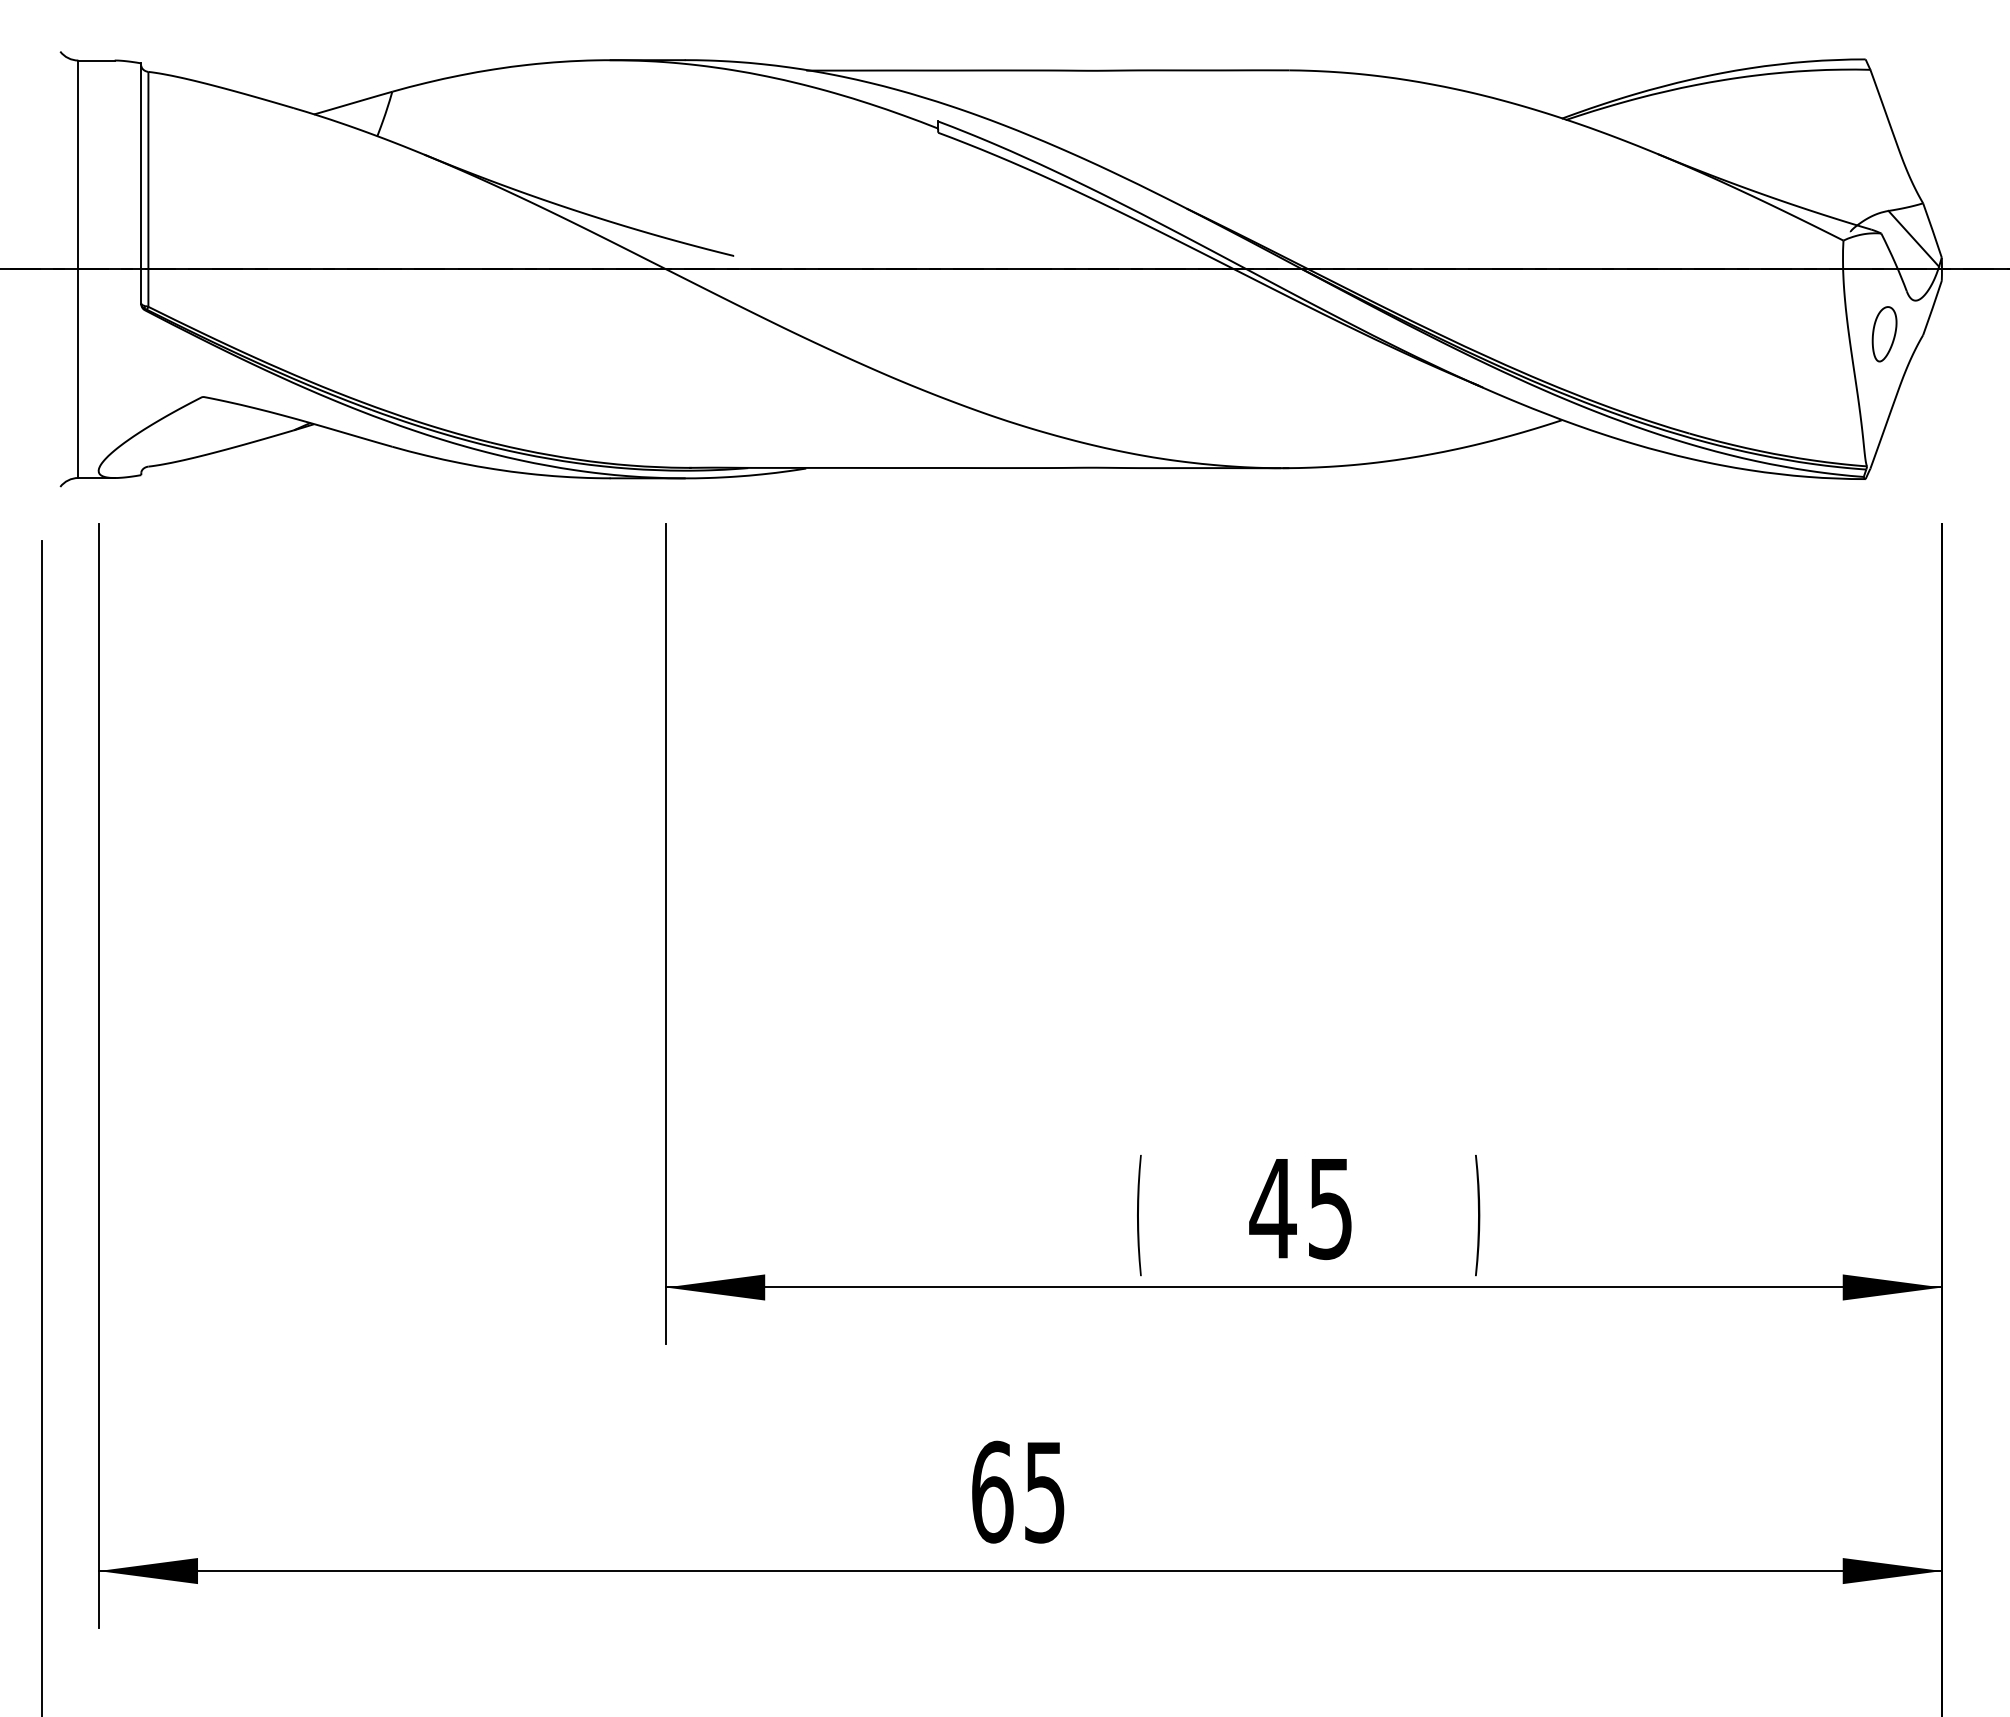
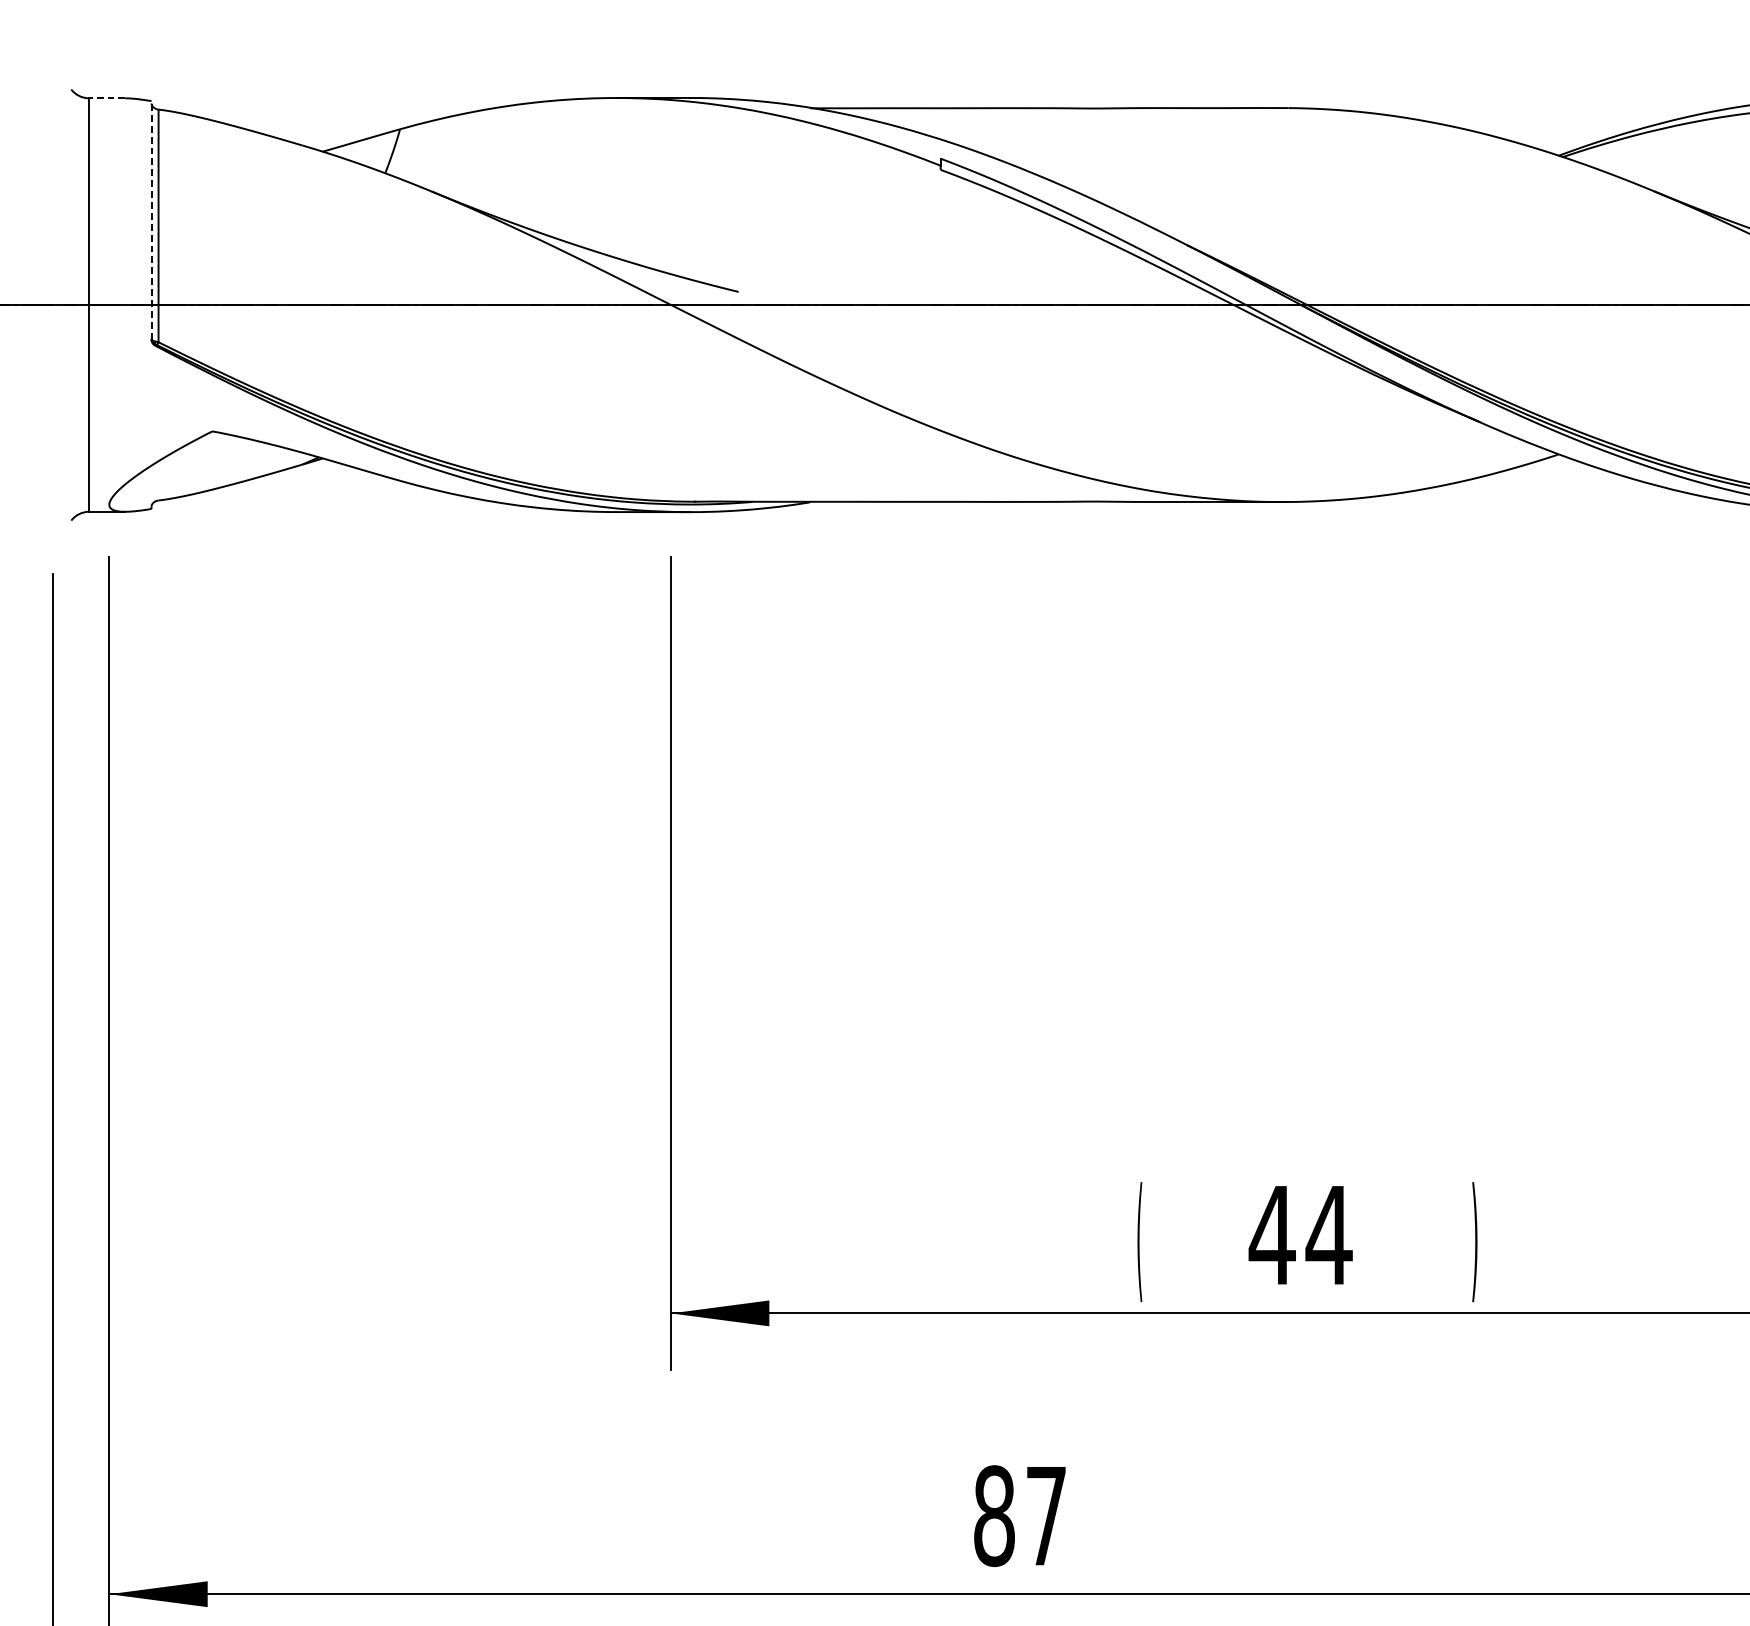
line: (96, 60) -> (107, 98), solid -> dashed
line: (141, 183) -> (151, 220), solid -> dashed
text: (1330, 1209) -> (1329, 1236), 45 -> 44
text: (1018, 1491) -> (1020, 1515), 65 -> 87

